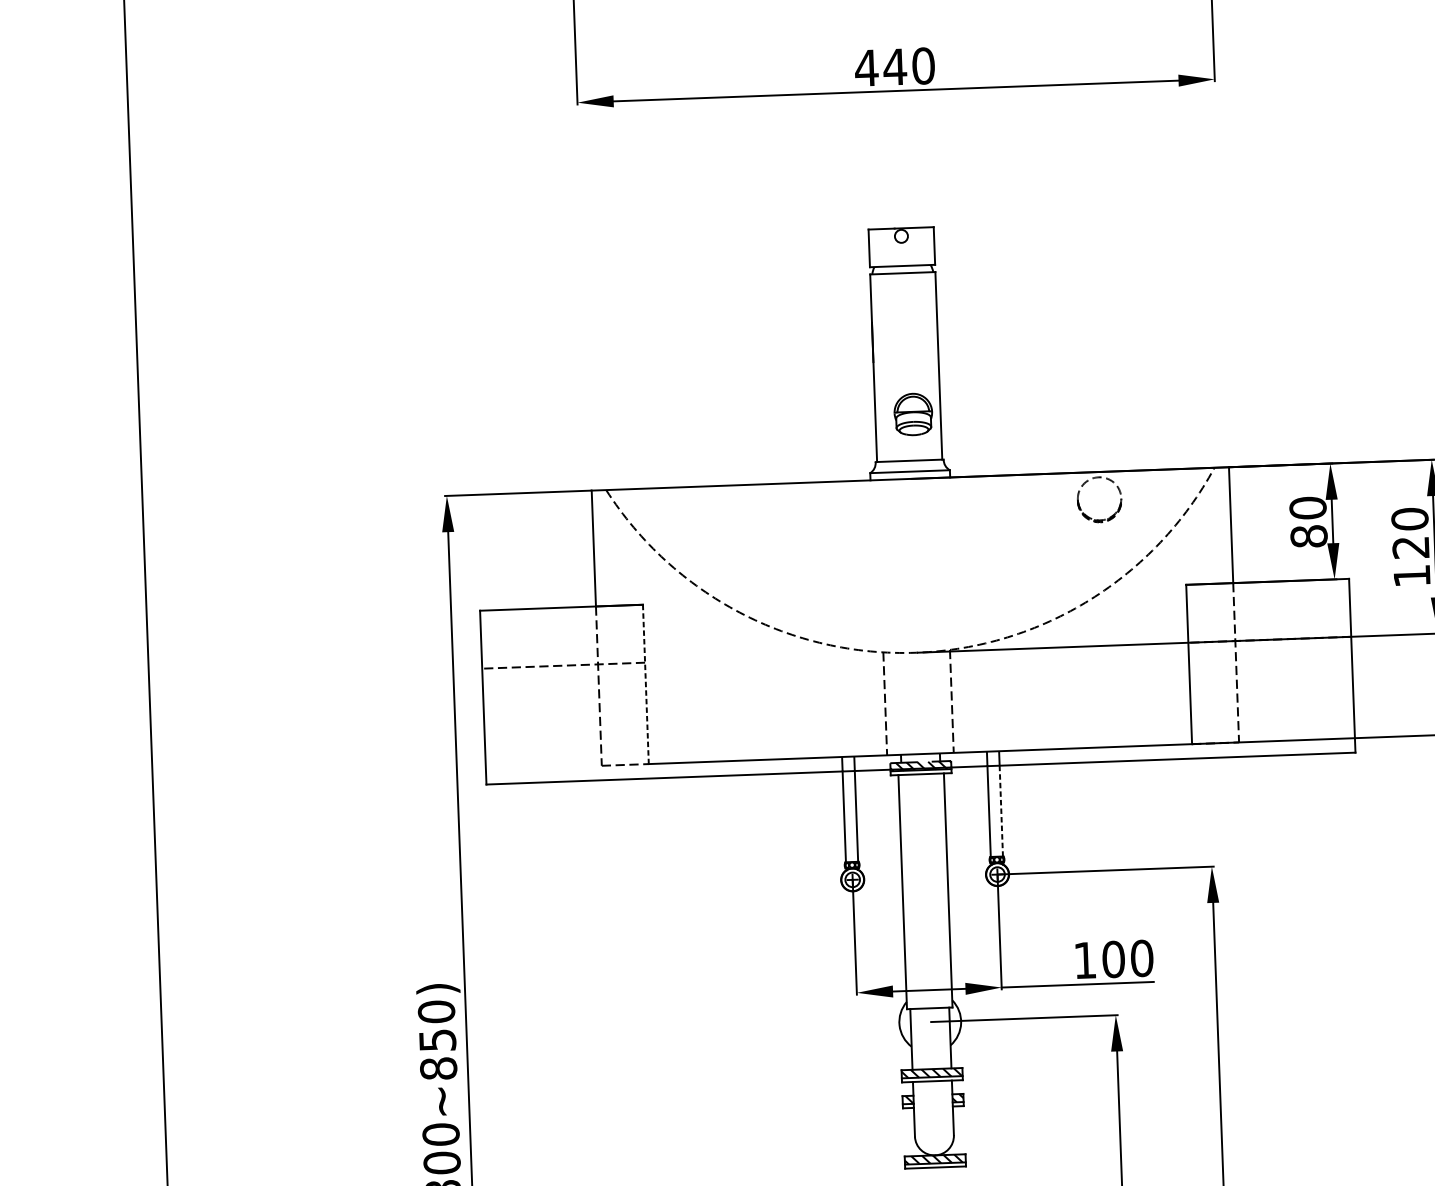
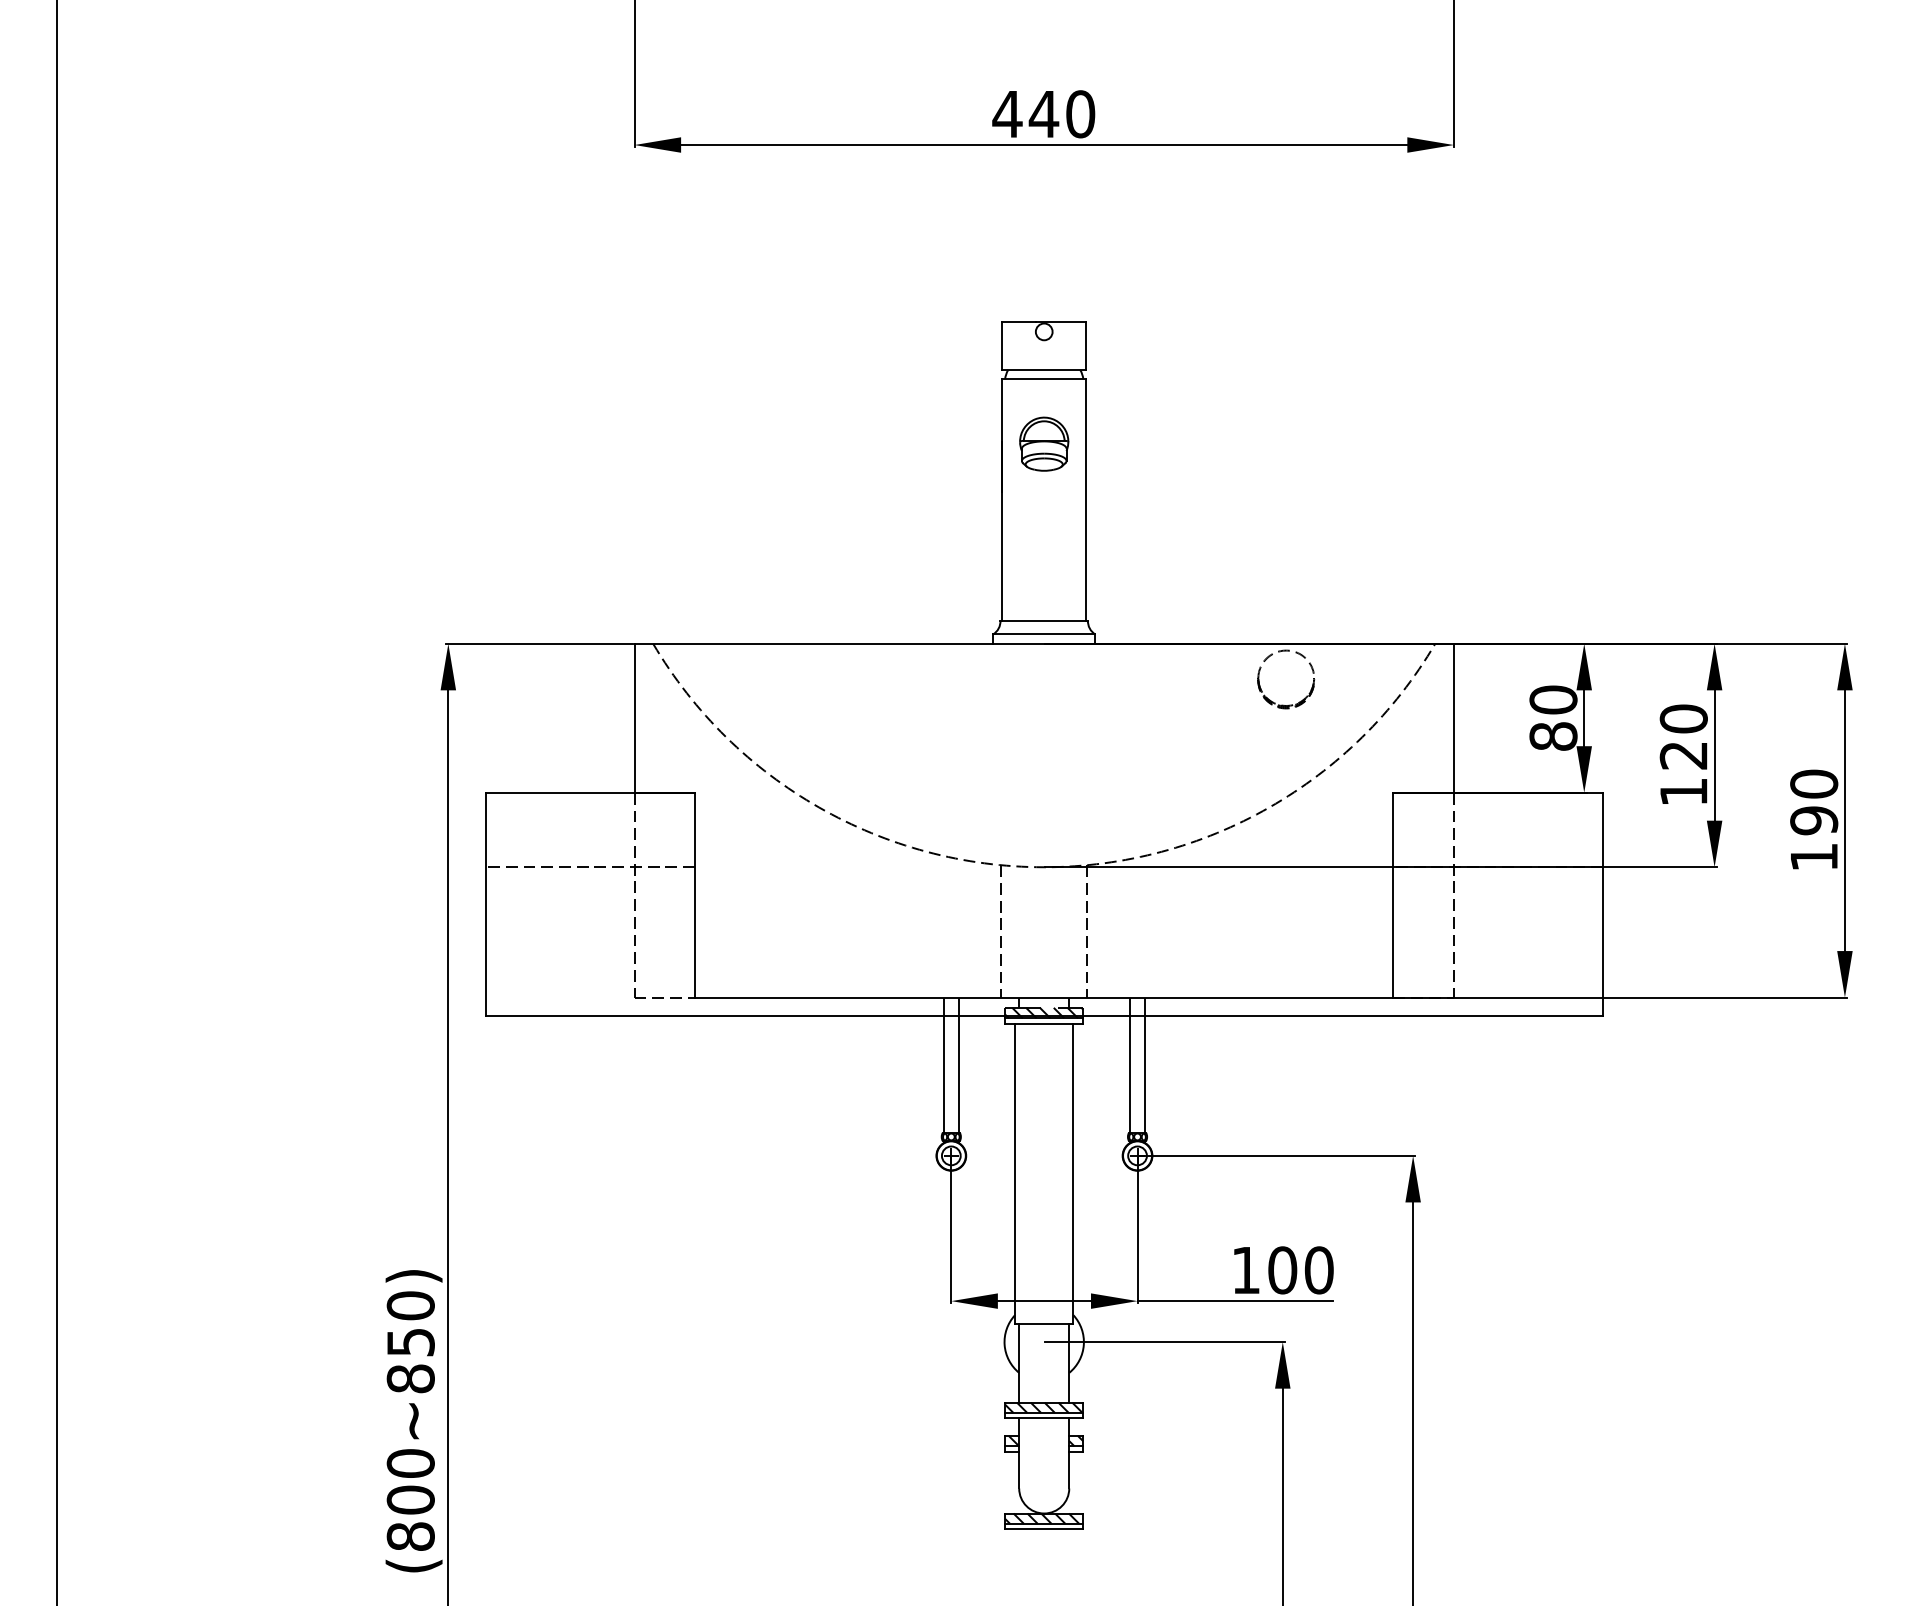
part: (913, 413) -> (1044, 443), moved
line: (645, 684) -> (694, 895), dashed -> solid
line: (1001, 811) -> (1145, 1075), dashed -> solid

